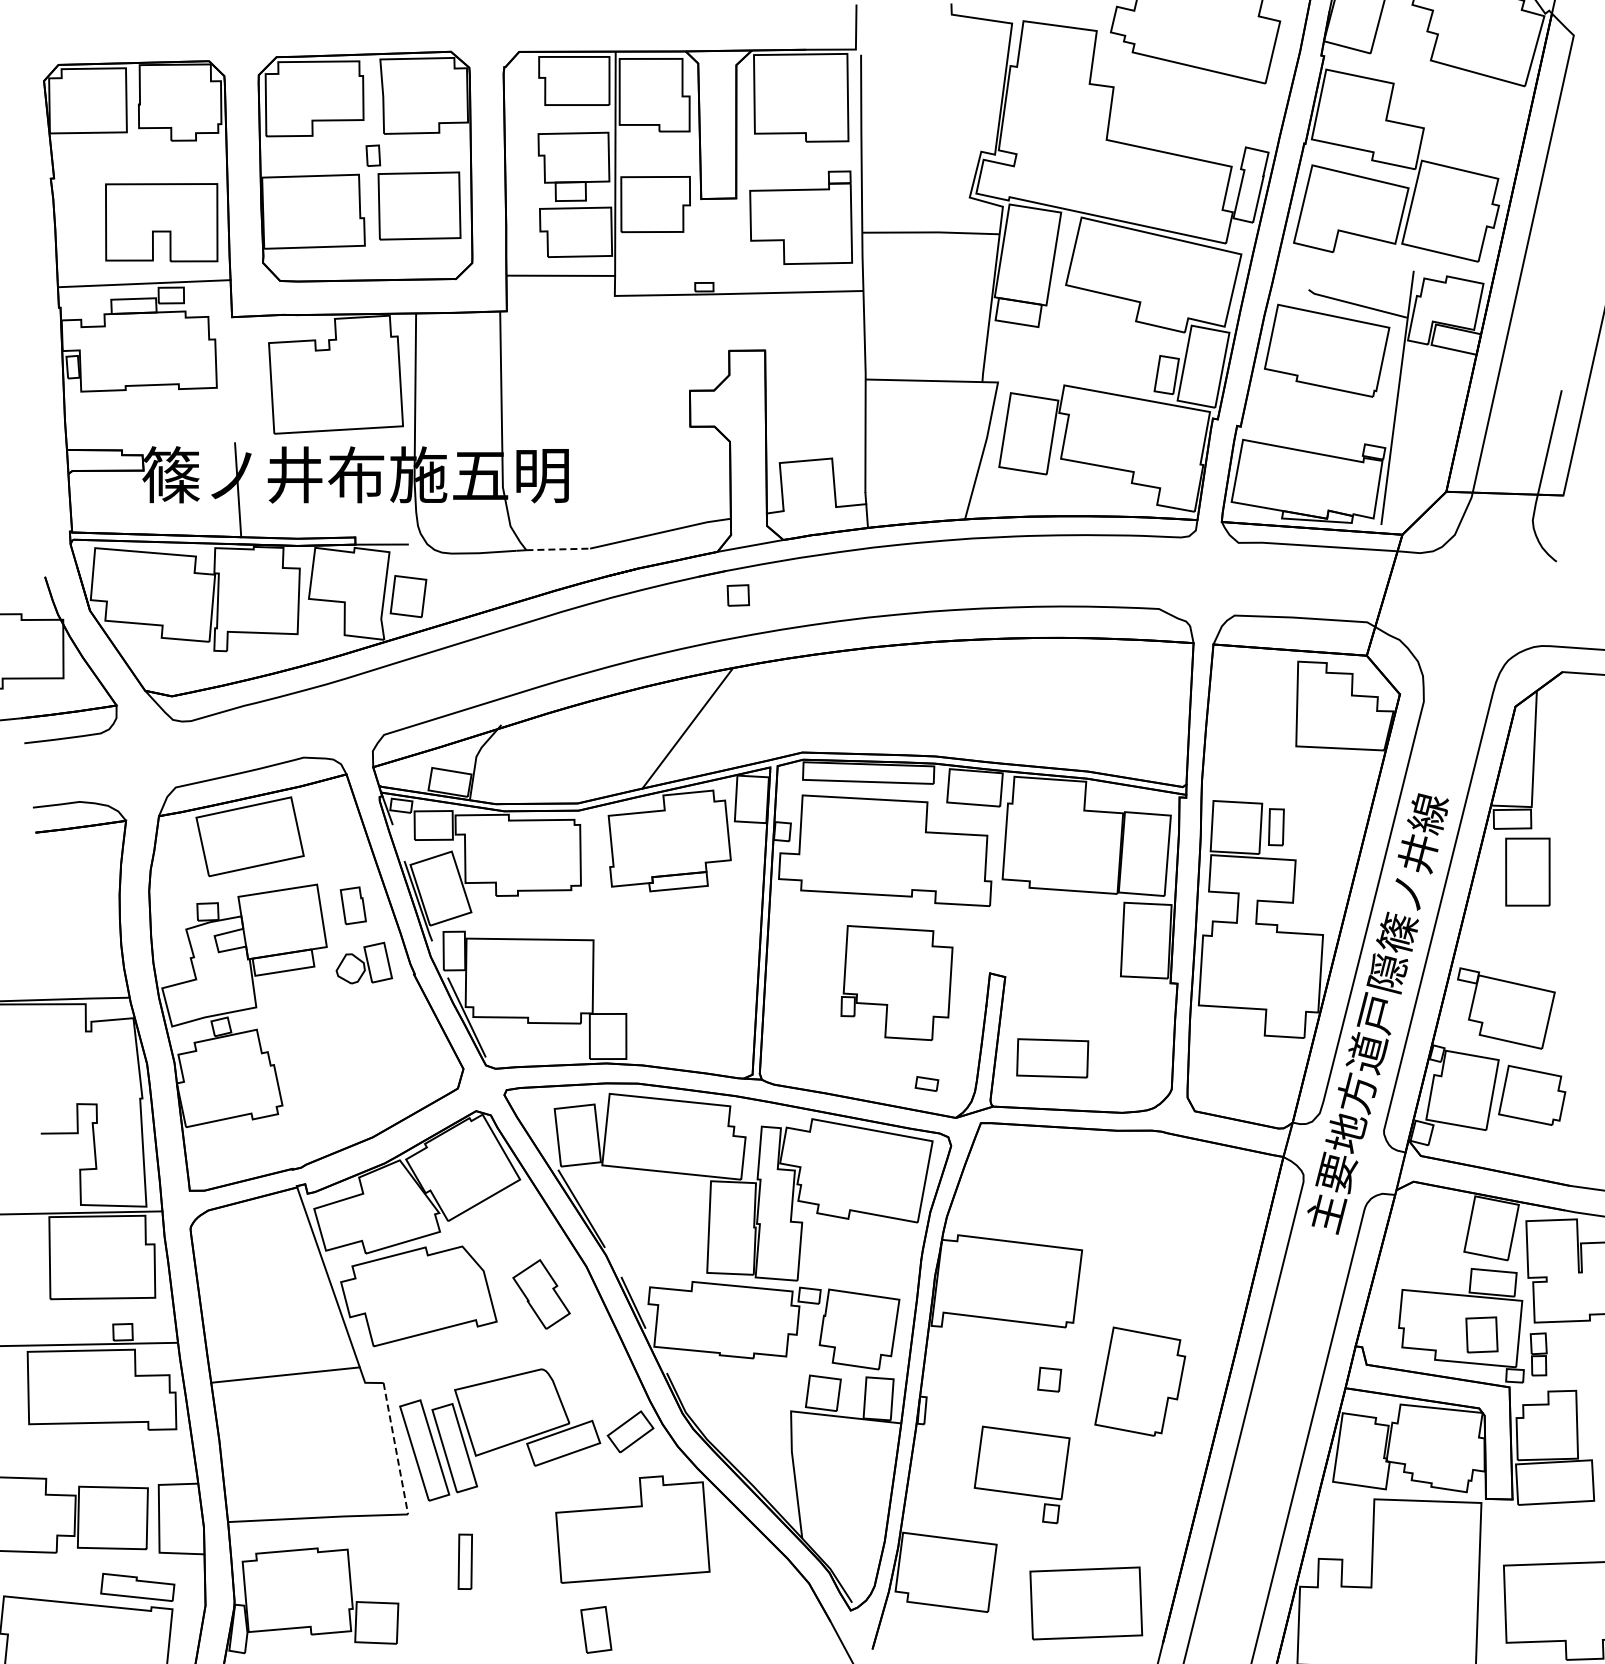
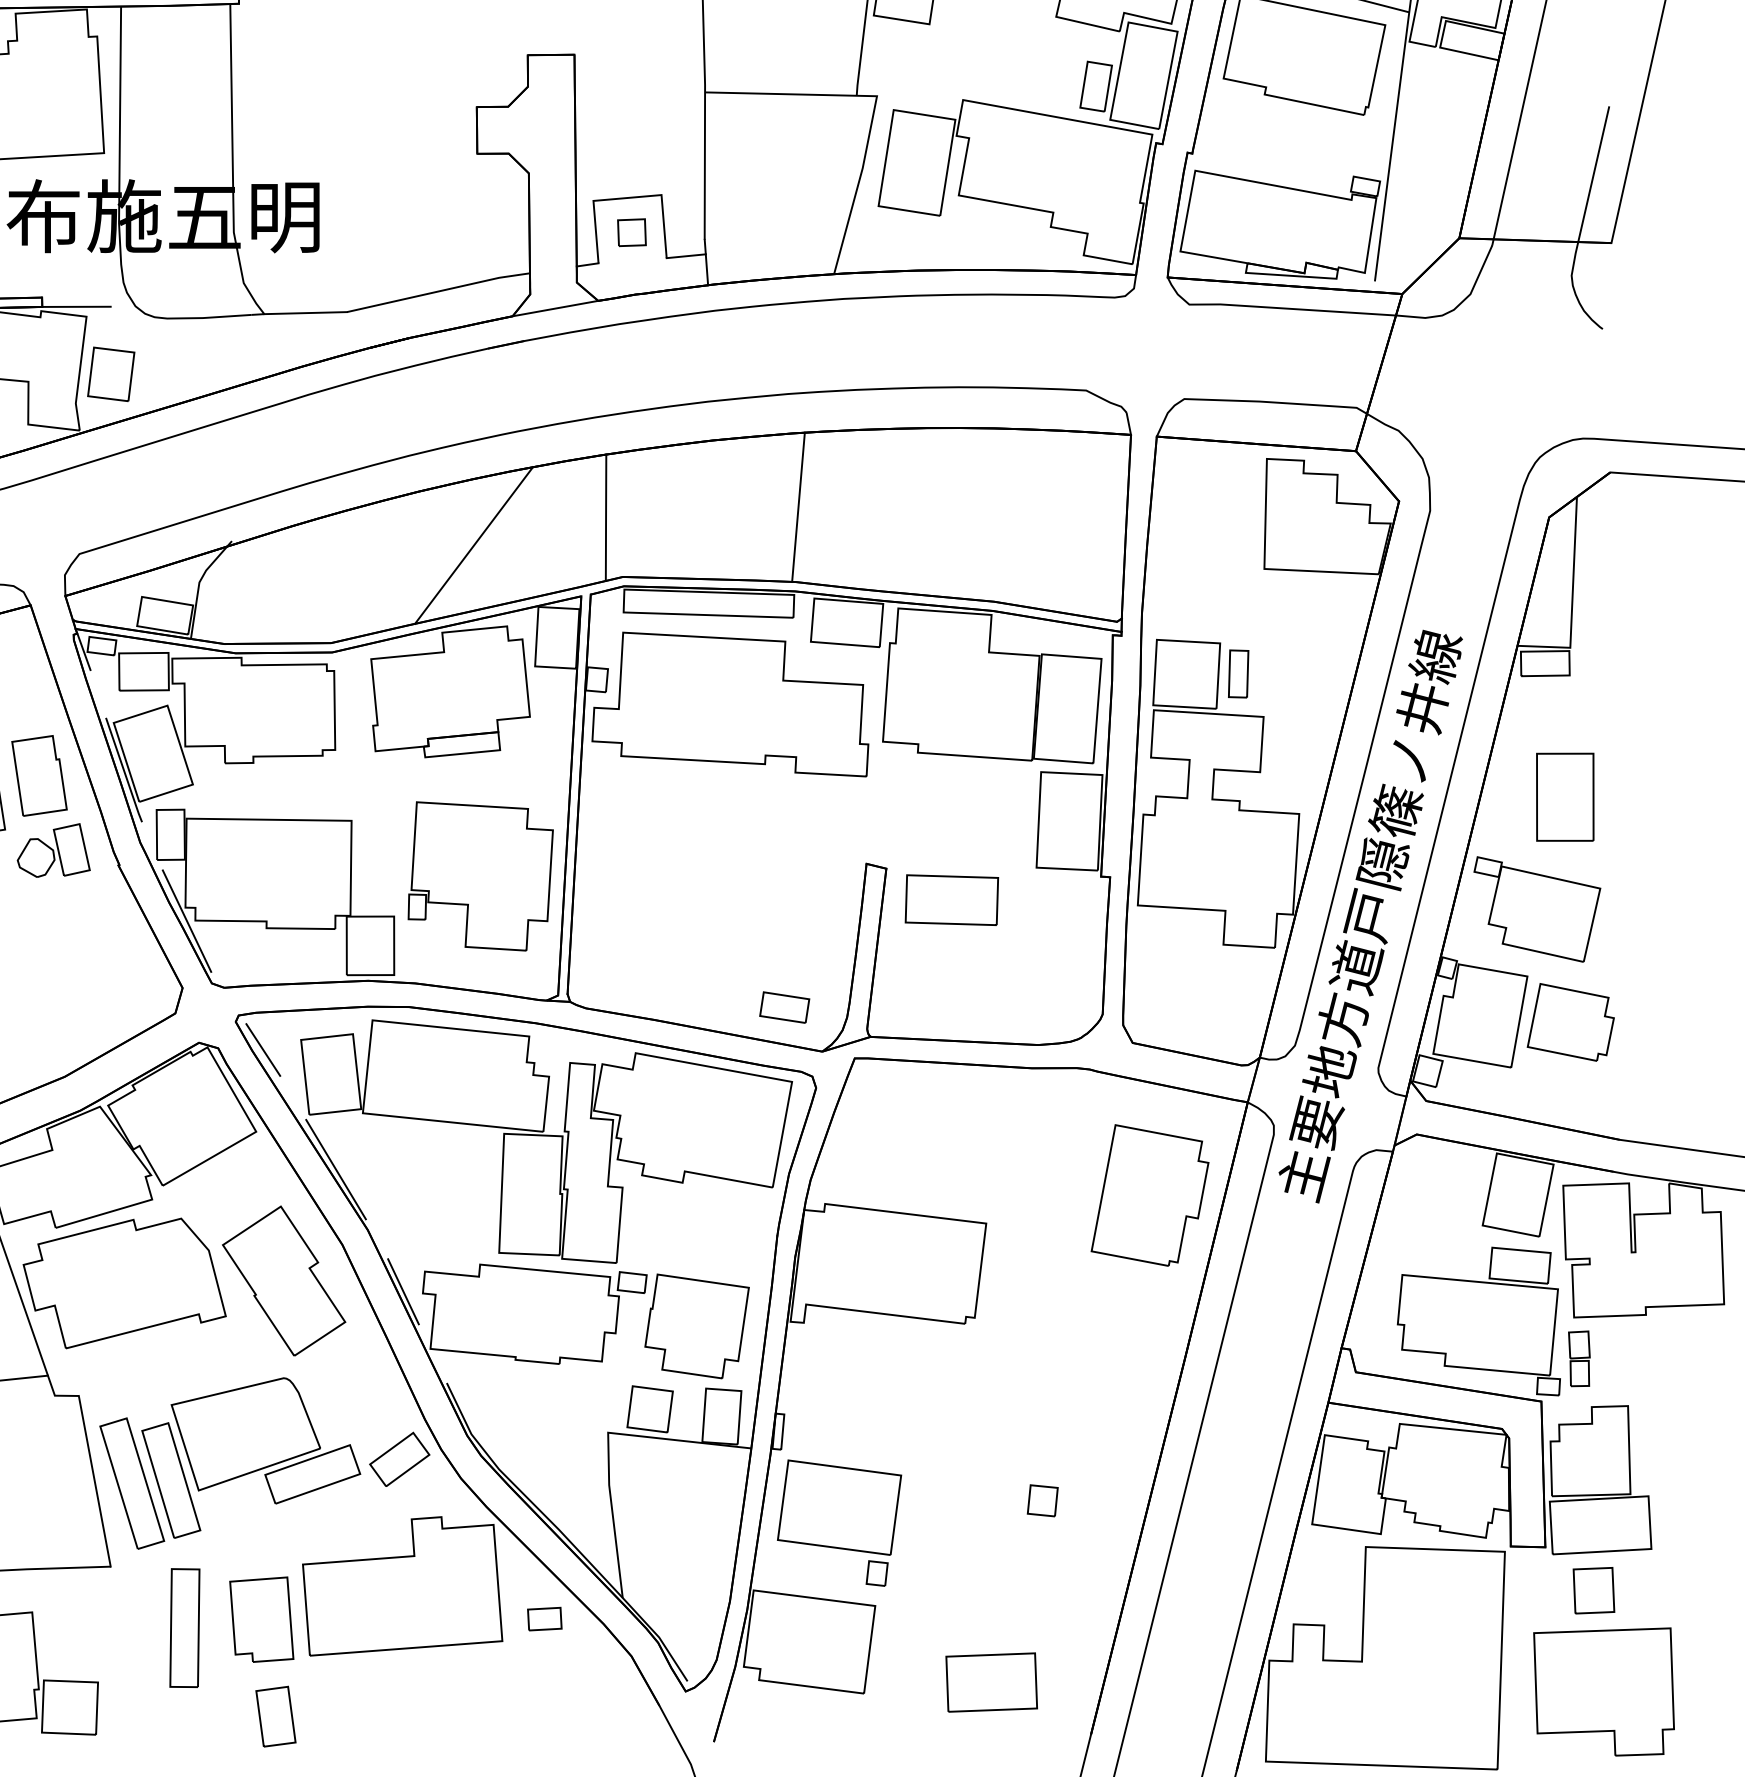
line: (558, 549) -> (306, 313), dashed -> solid
part: (737, 595) -> (630, 232), moved
line: (937, 698) -> (798, 506), added
line: (789, 706) -> (606, 517), added
part: (1527, 871) -> (1564, 796), moved
part: (353, 905) -> (39, 775), size x1.67
part: (896, 983) -> (480, 876), moved
part: (1052, 1058) -> (951, 900), moved
part: (926, 1083) -> (784, 1006), size x1.67
line: (525, 1116) -> (263, 1049), added
part: (541, 1294) -> (283, 1280), size x1.67
part: (1481, 1334) -> (1593, 1590), moved
part: (1049, 1379) -> (1042, 1500), moved
part: (1140, 1381) -> (1150, 1195), moved
line: (395, 1448) -> (94, 1481), dashed -> solid
part: (1021, 1474) -> (838, 1522), moved
part: (524, 1554) -> (261, 1618), added
part: (742, 1554) -> (545, 1618), added
part: (465, 1561) -> (185, 1627), size x1.67
part: (1086, 1603) -> (991, 1682), size x0.62
part: (596, 1629) -> (276, 1716), moved

